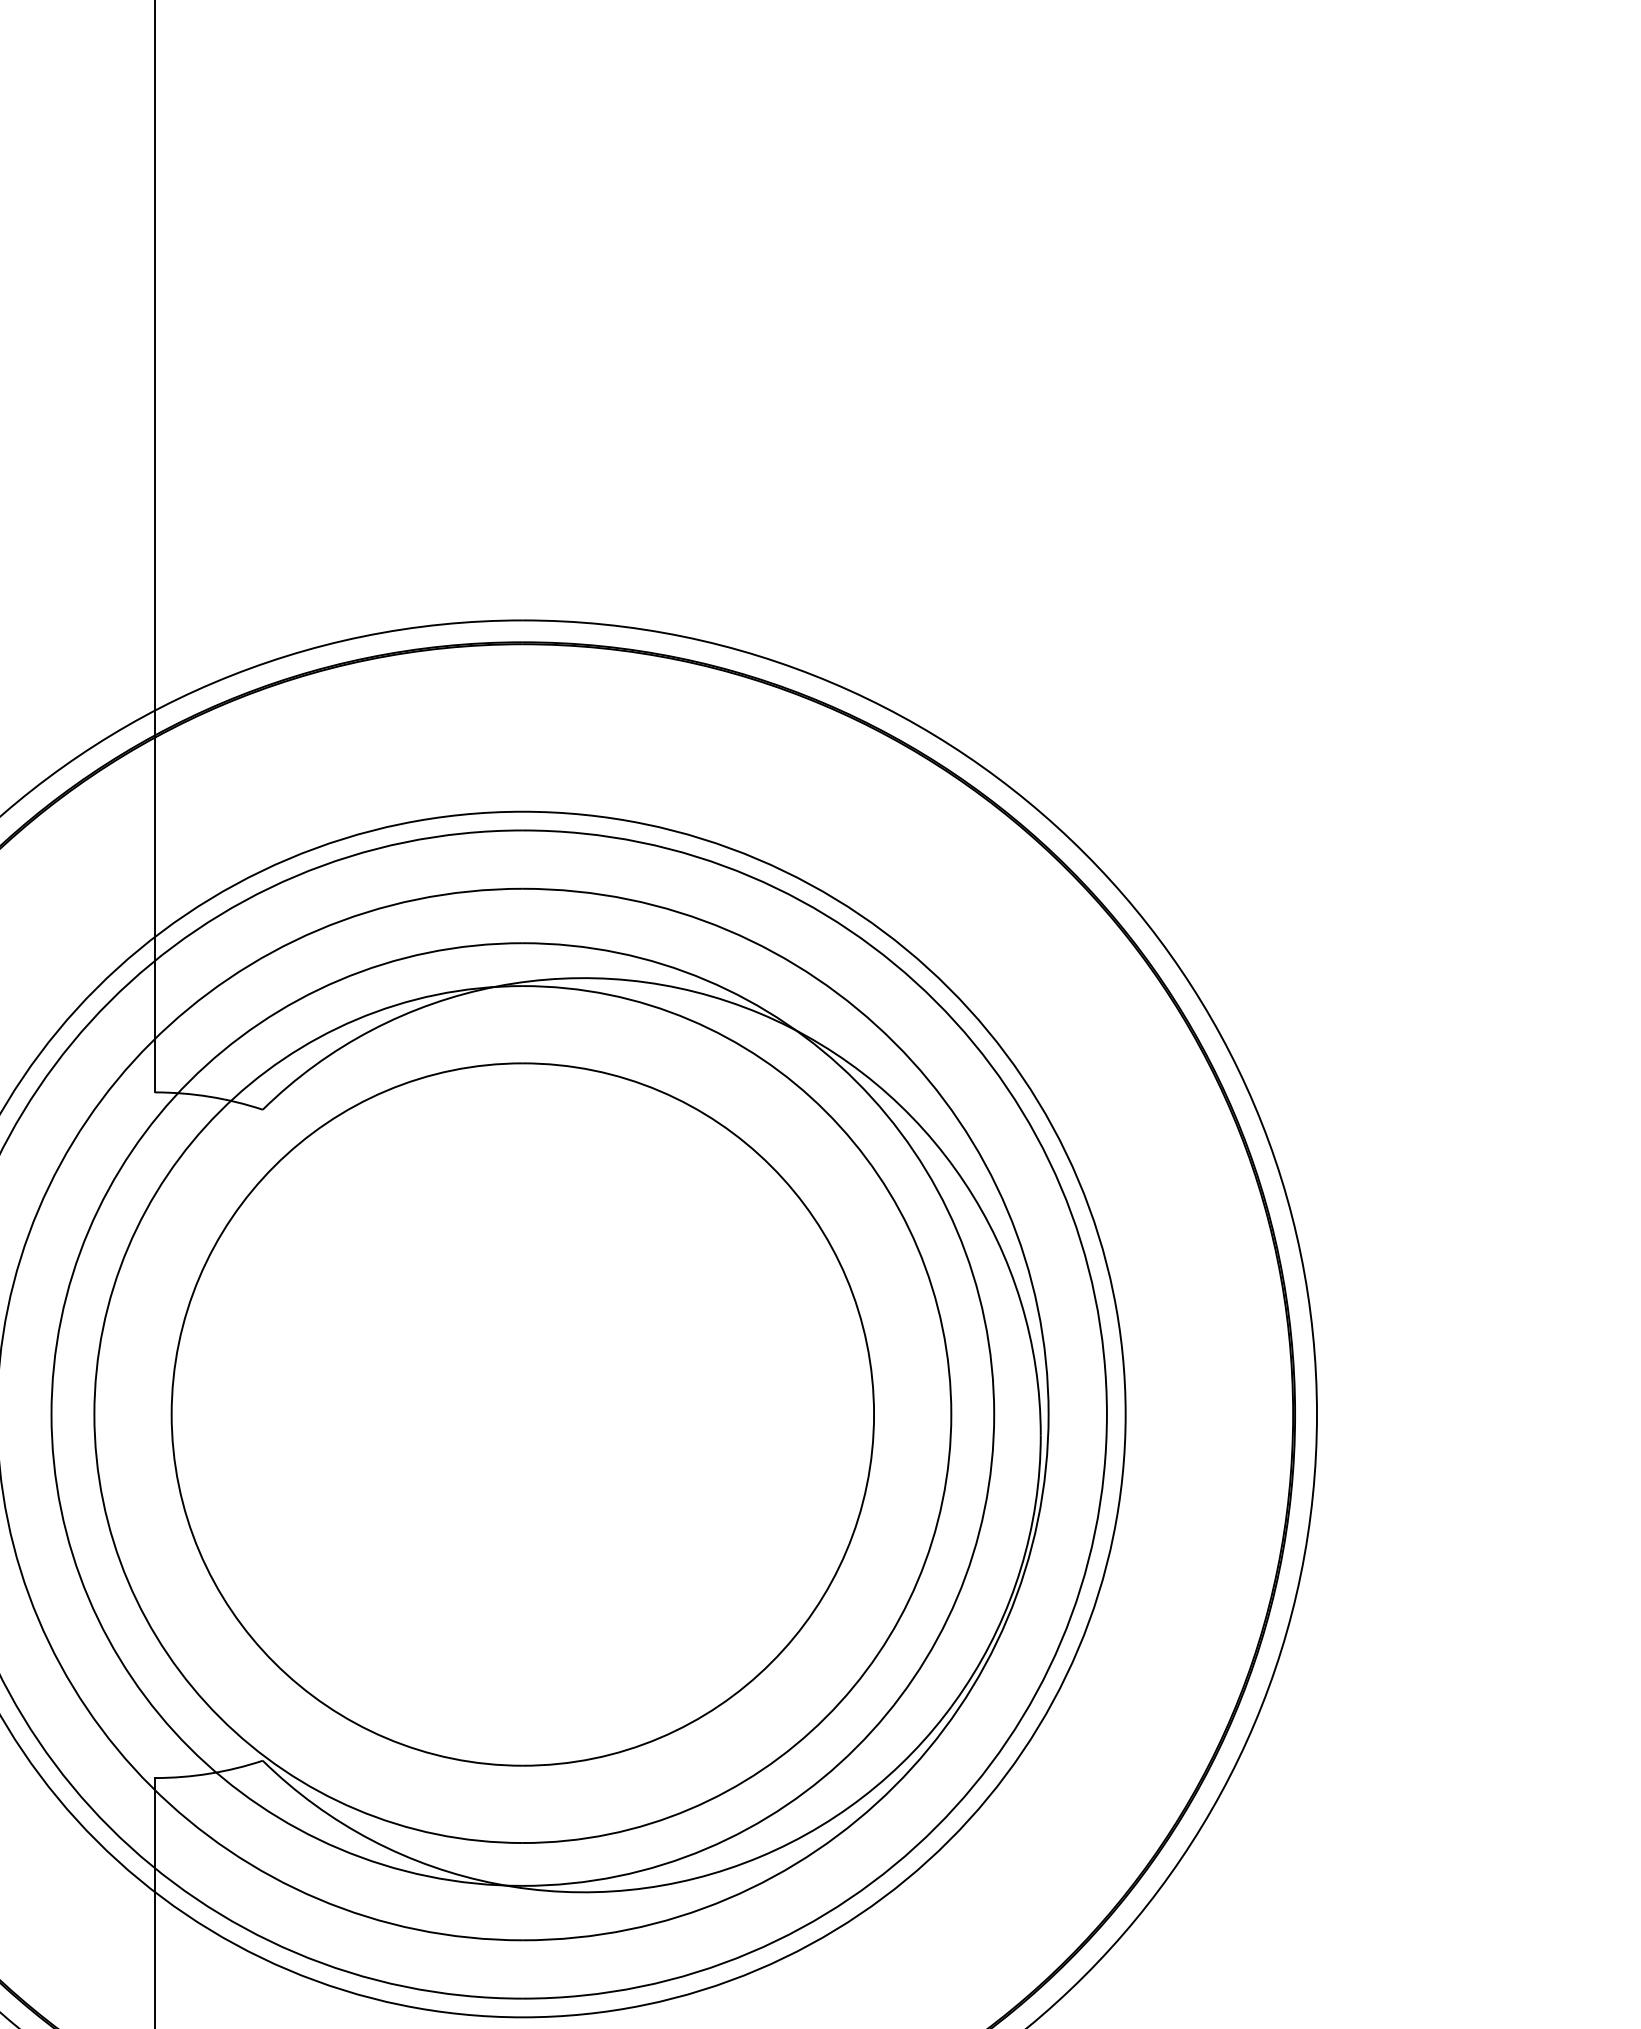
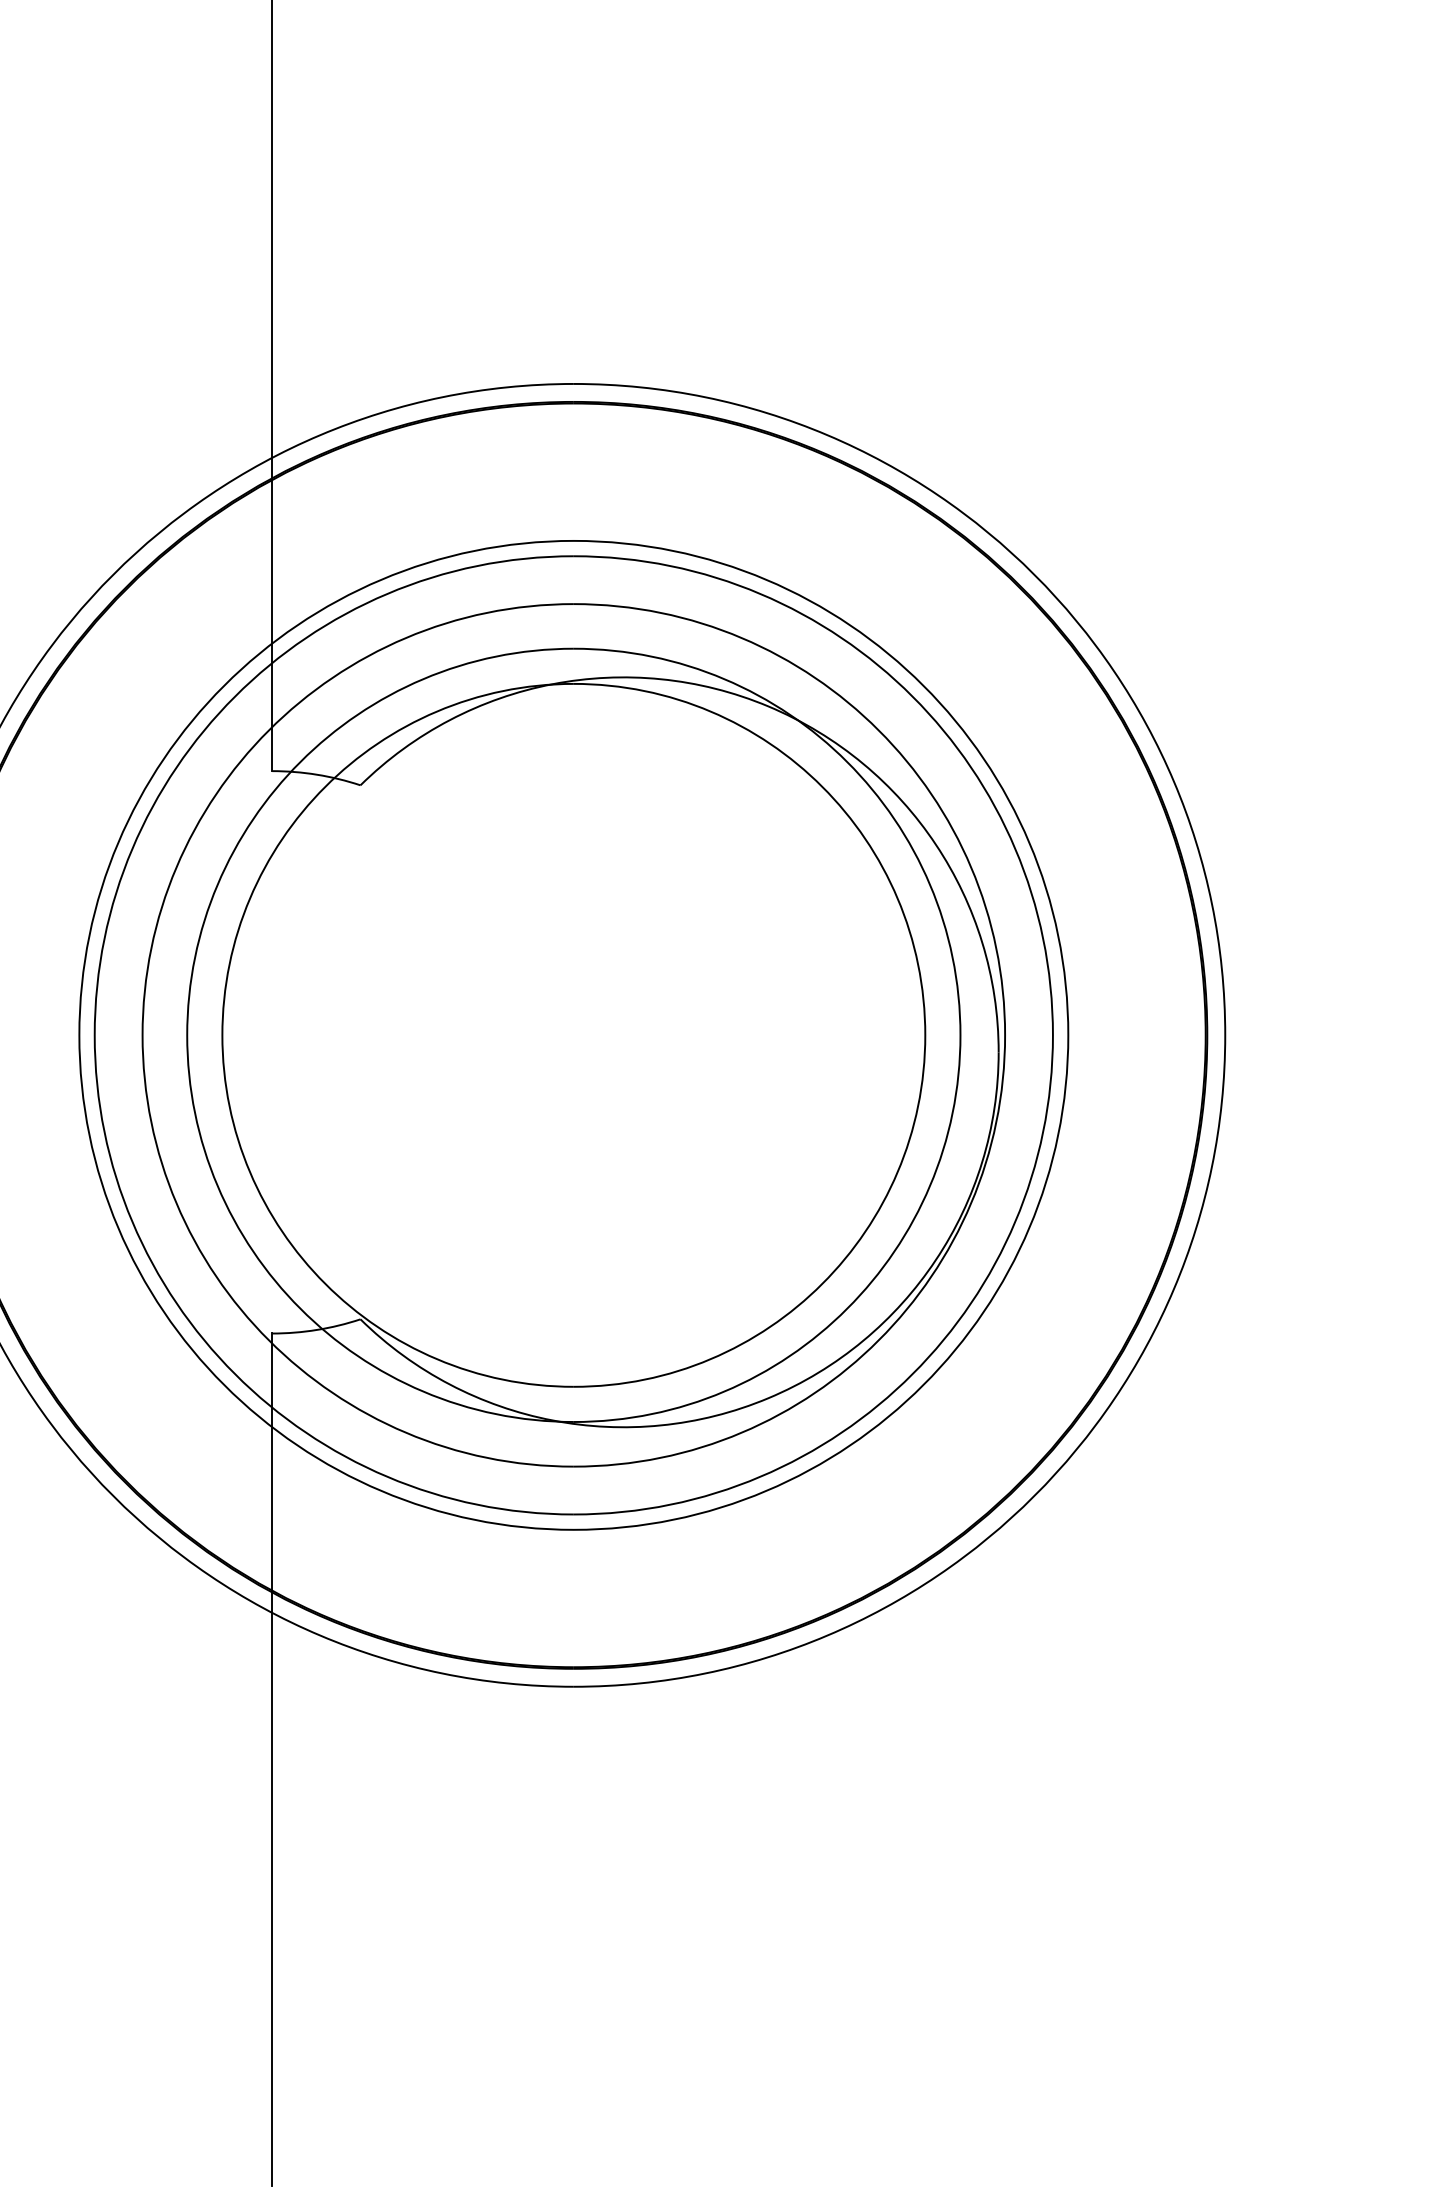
part: (522, 1414) -> (573, 1035), removed

